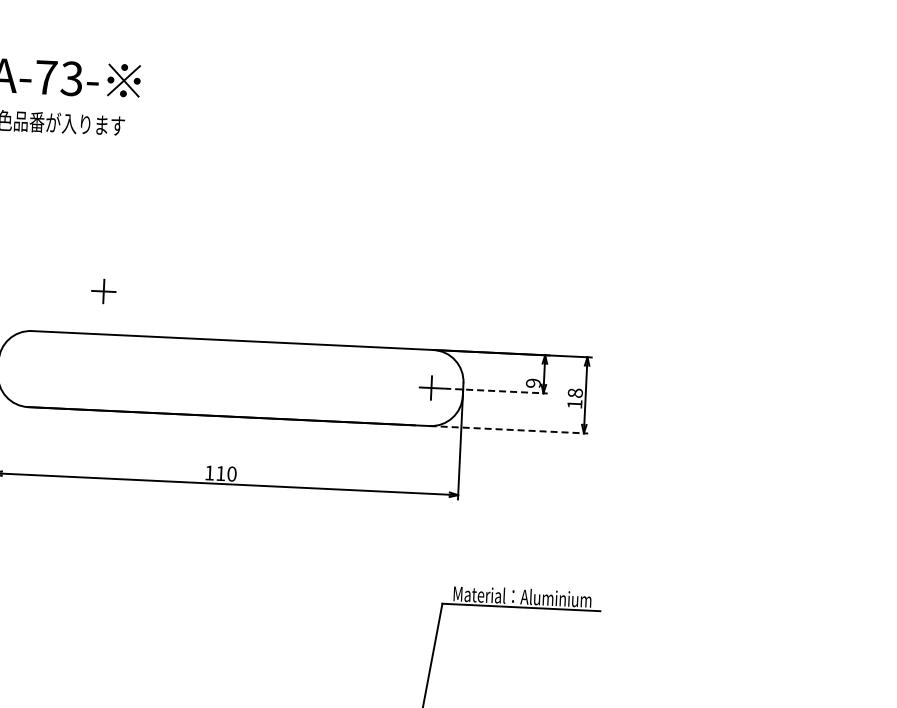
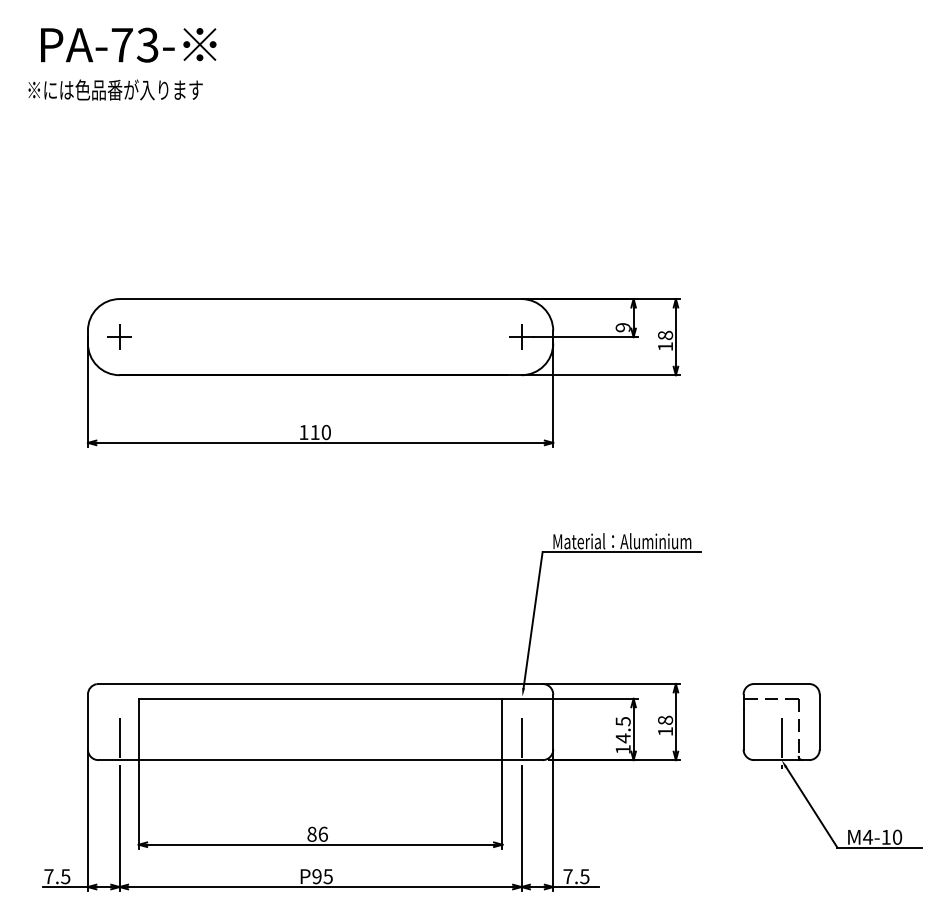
part: (103, 290) -> (119, 336), moved
line: (496, 391) -> (586, 337), dashed -> solid
line: (509, 430) -> (601, 375), dashed -> solid

